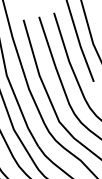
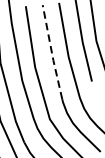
line: (53, 60) -> (52, 53), solid -> dashed

